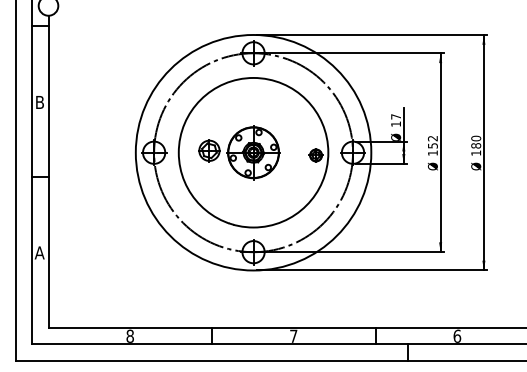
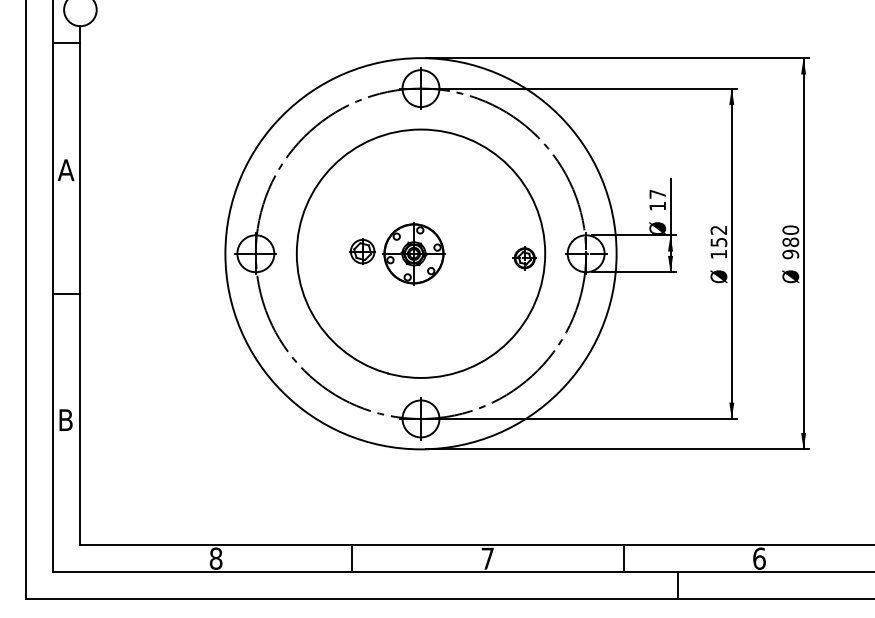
text: (39, 102) -> (65, 170), B -> A
part: (239, 152) -> (397, 253), size x0.7
text: (476, 152) -> (791, 253), 180 -> 980
text: (39, 252) -> (65, 419), A -> B

